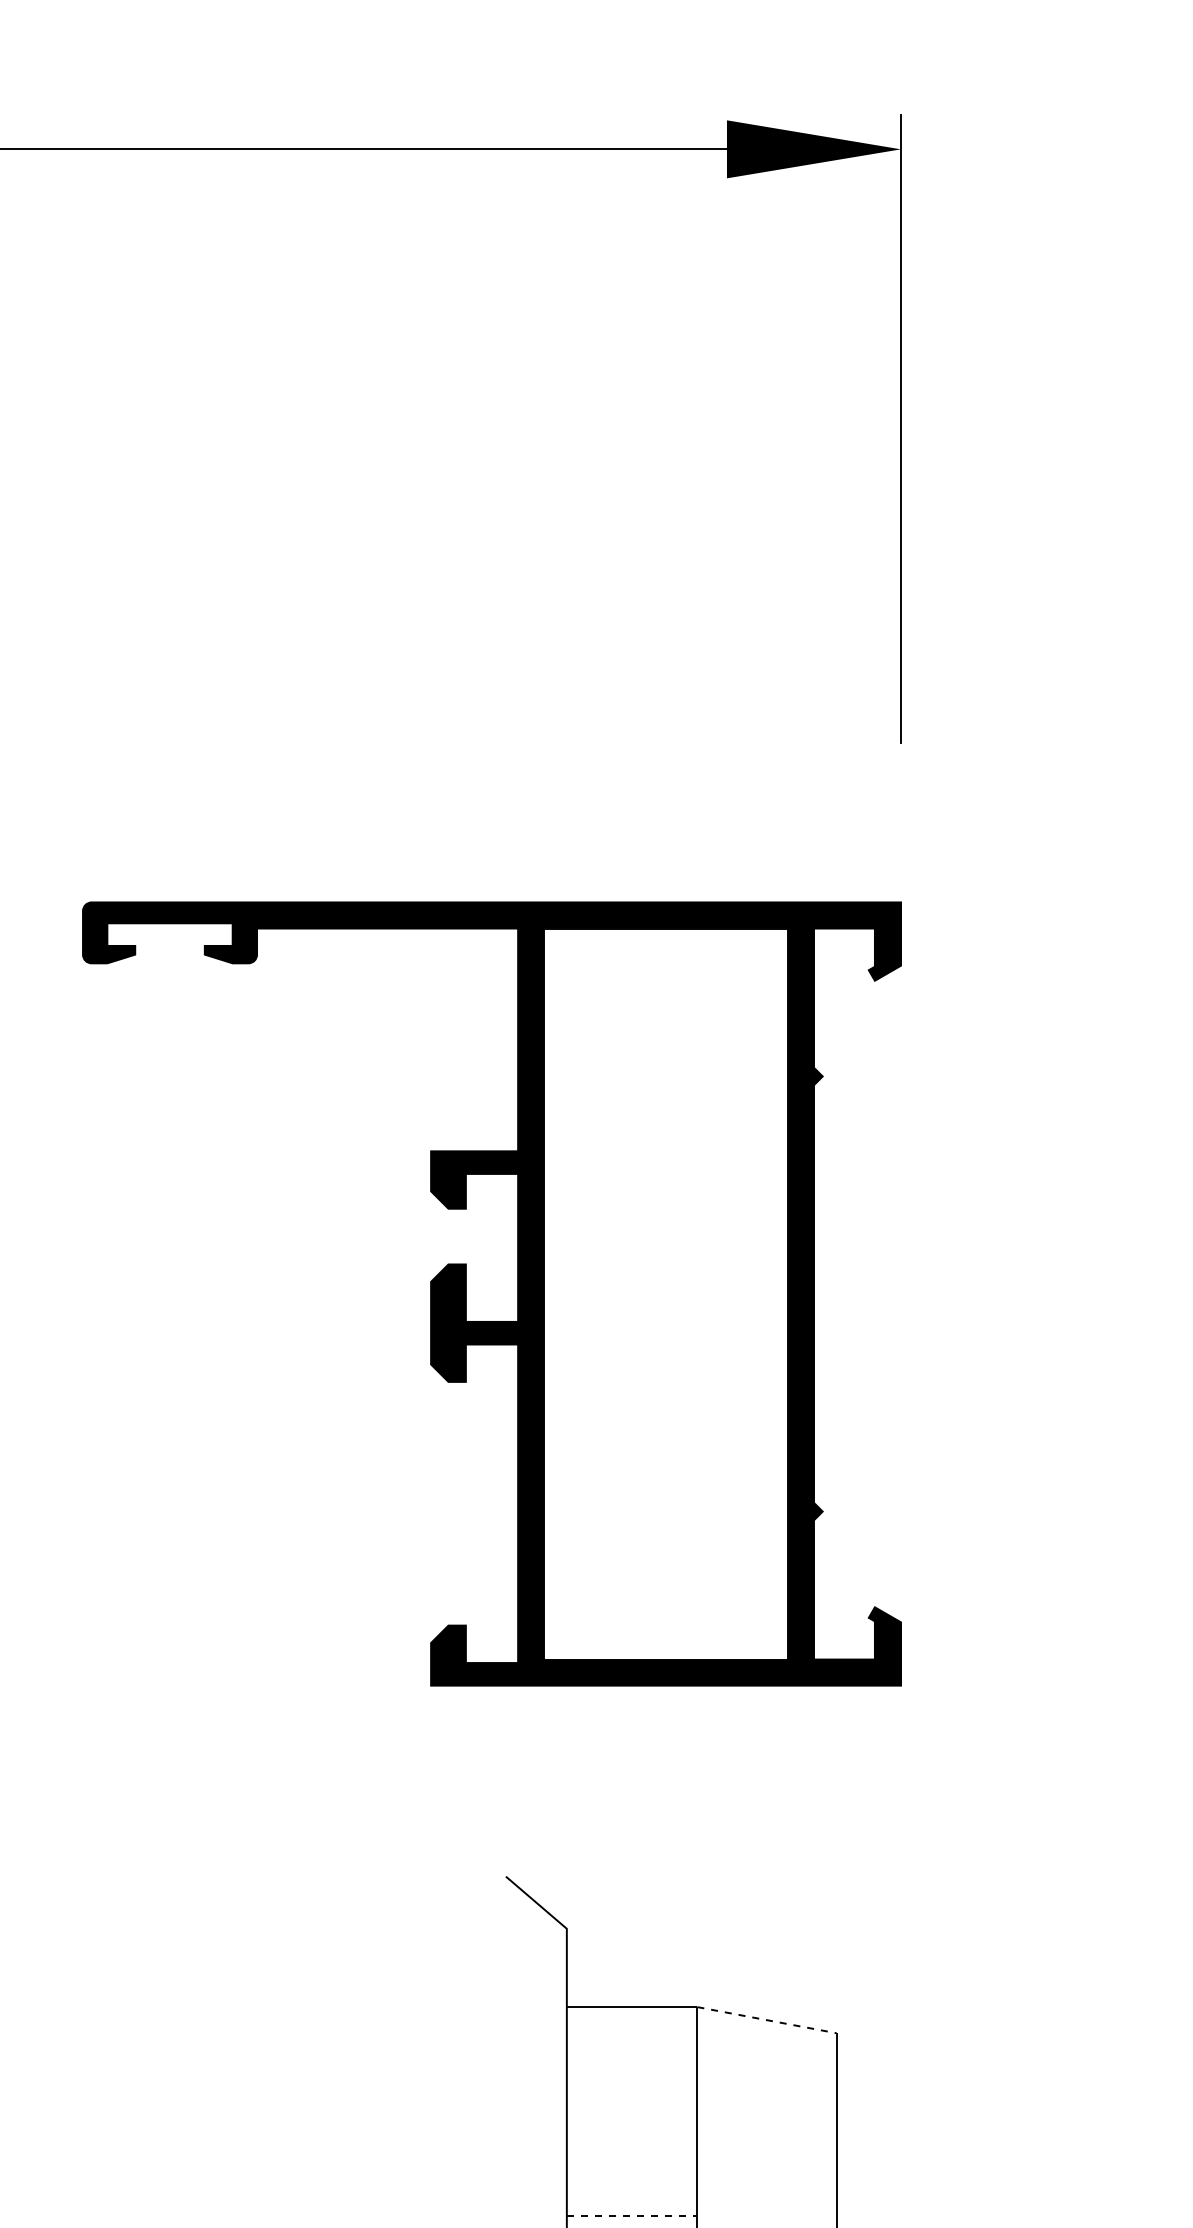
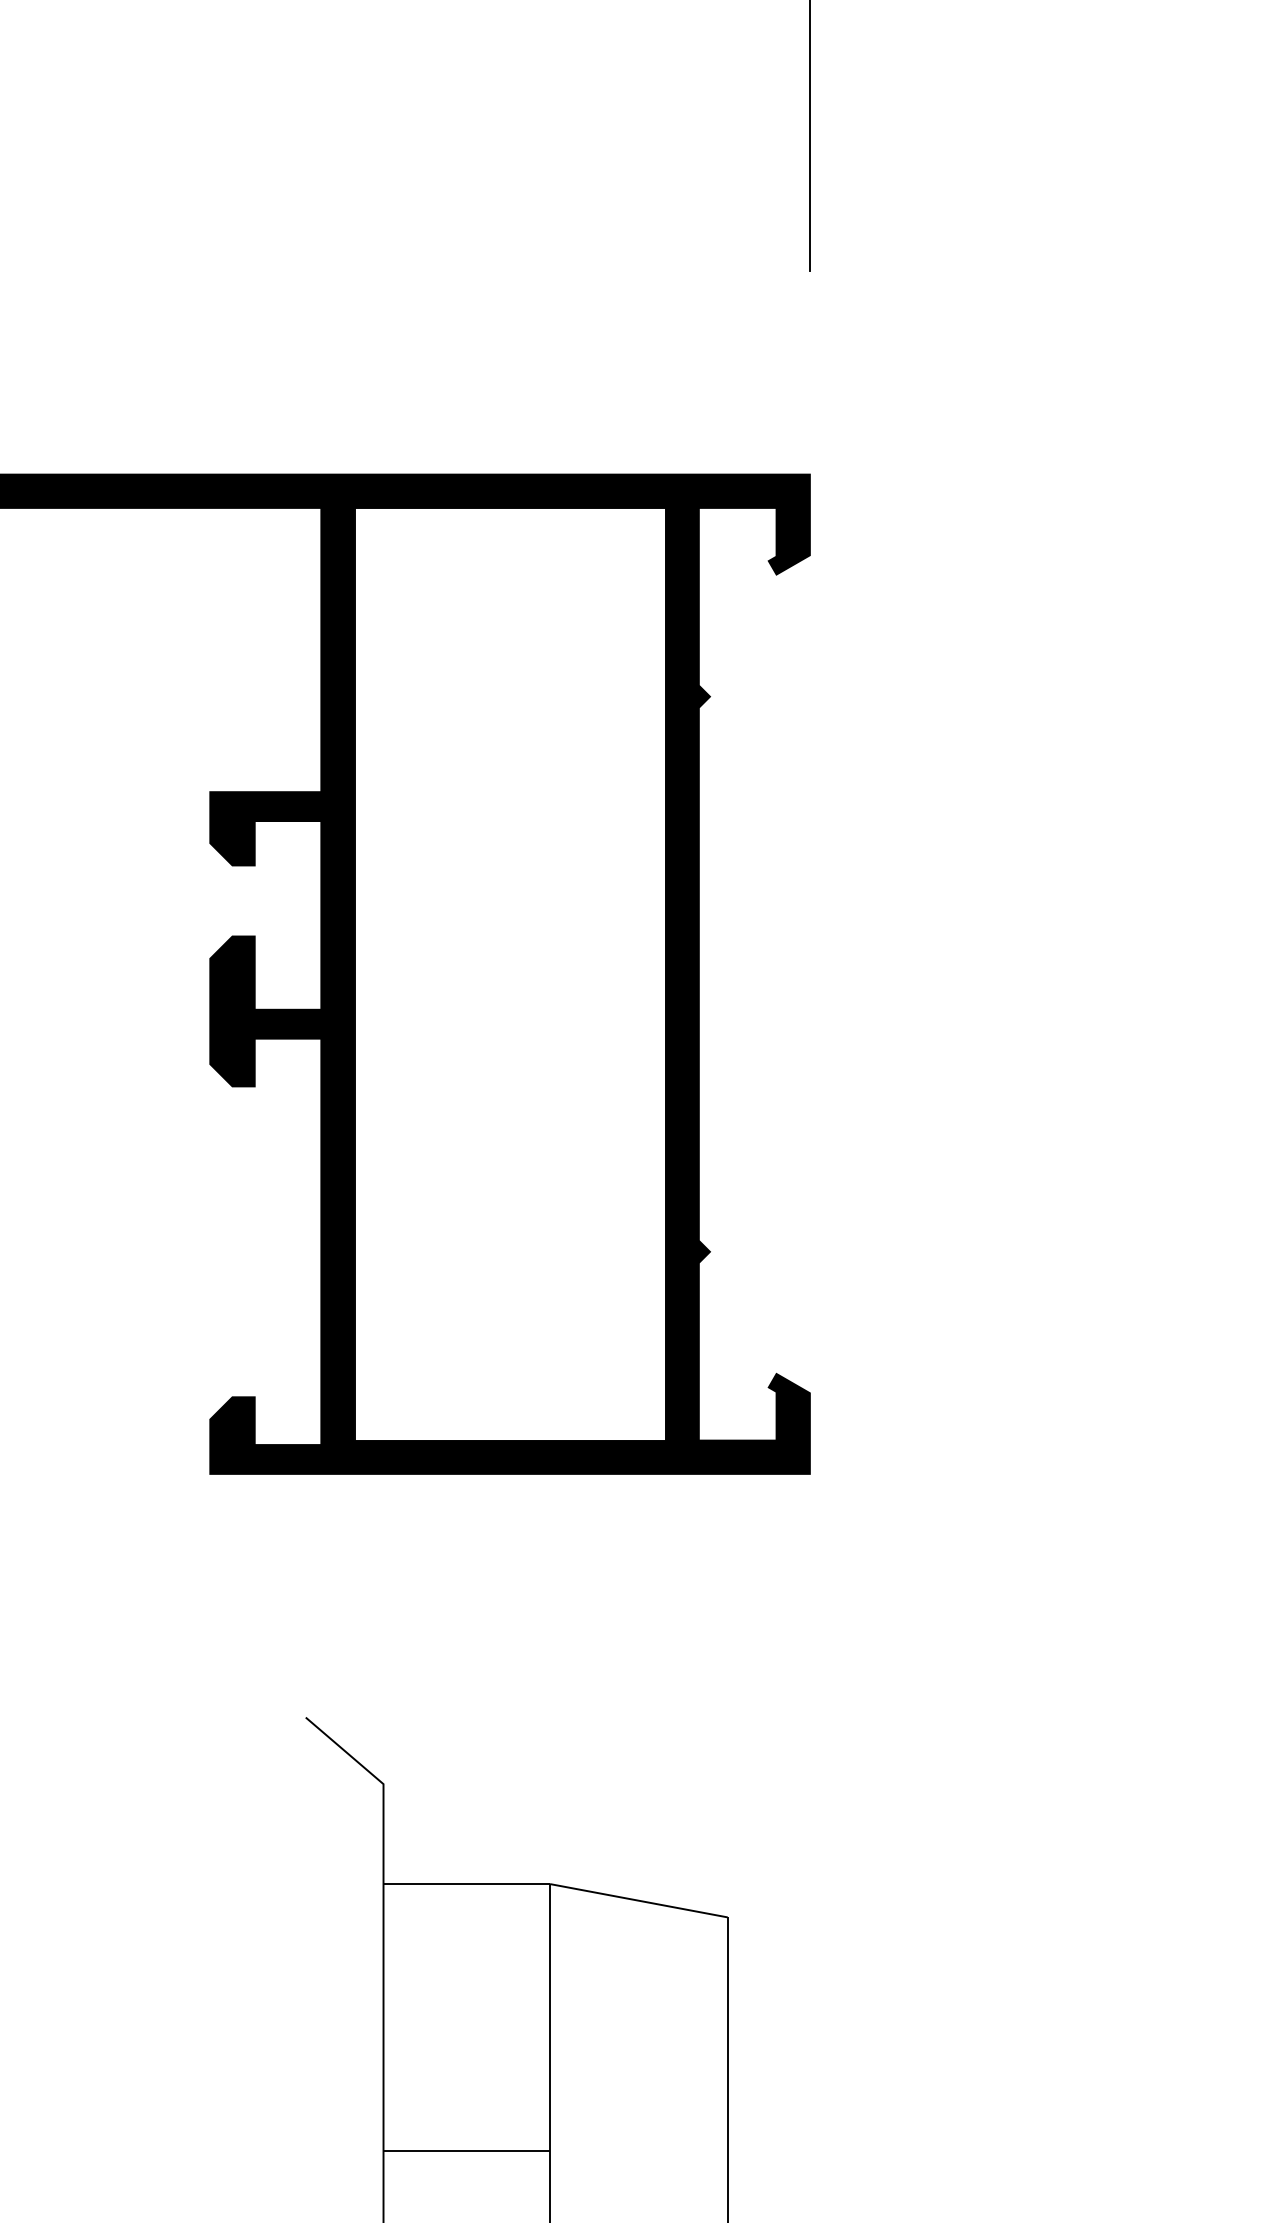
line: (767, 2020) -> (639, 1901), dashed -> solid
line: (632, 2215) -> (467, 2149), dashed -> solid

